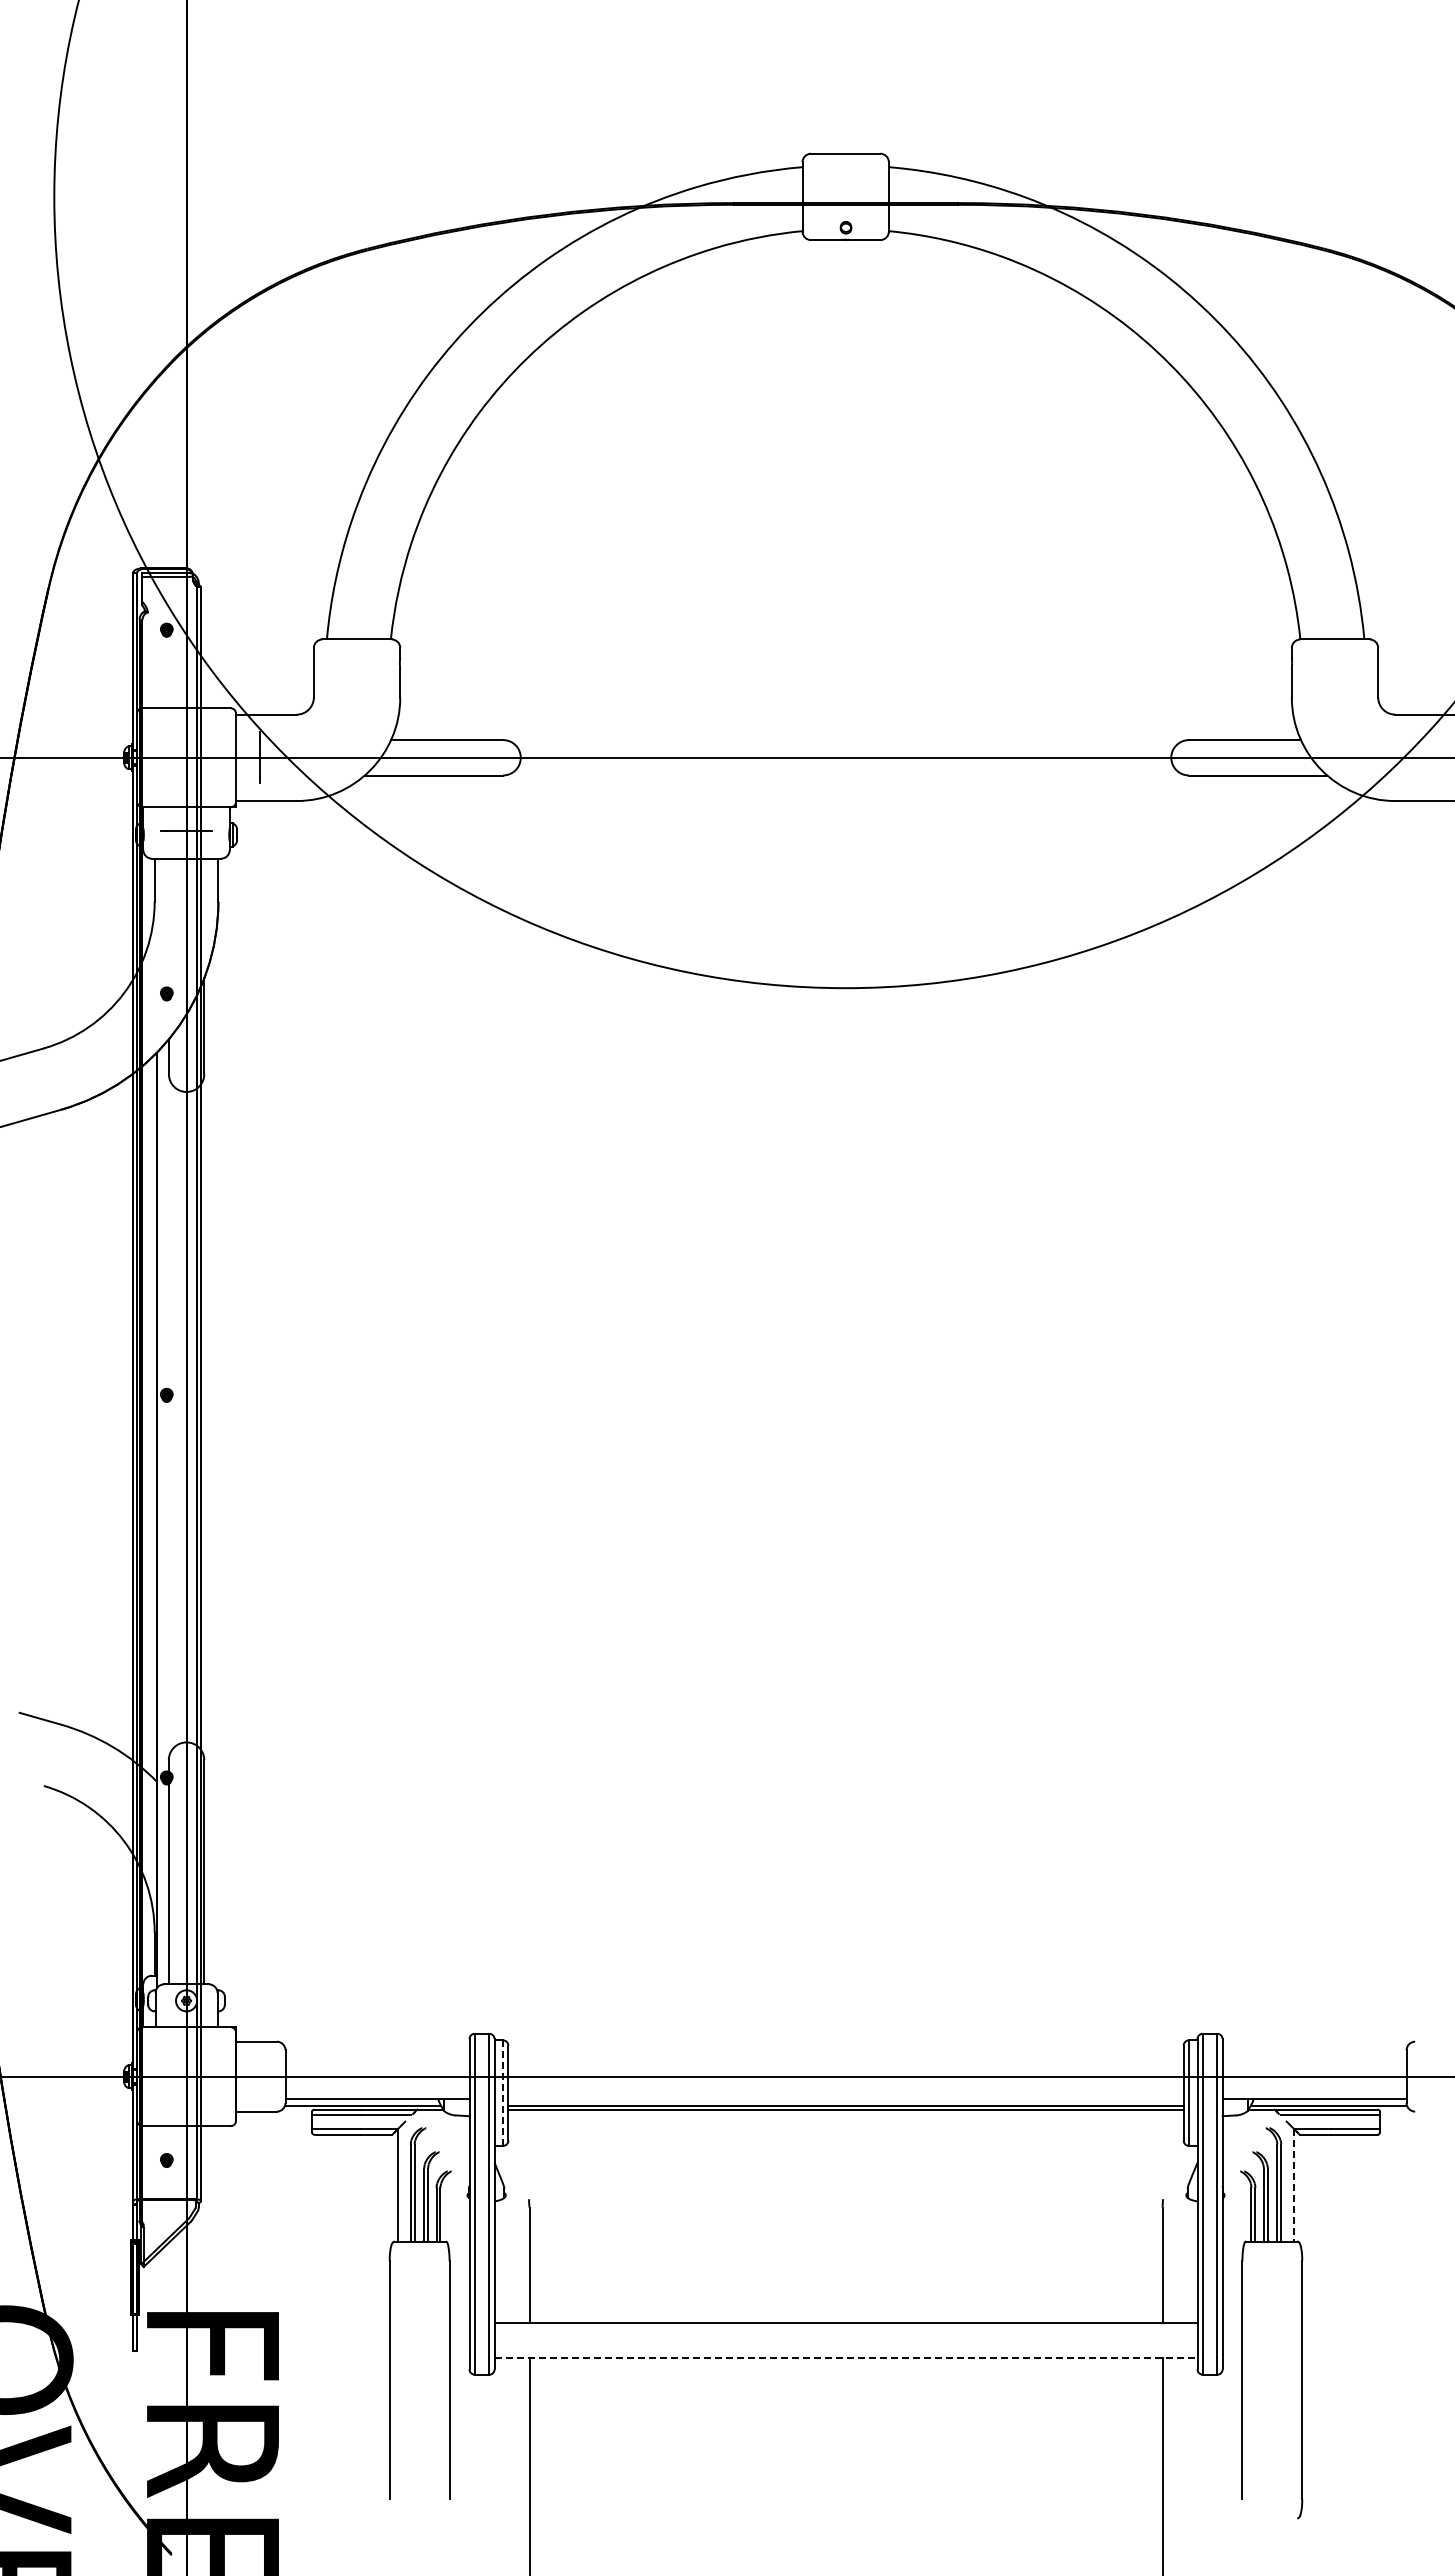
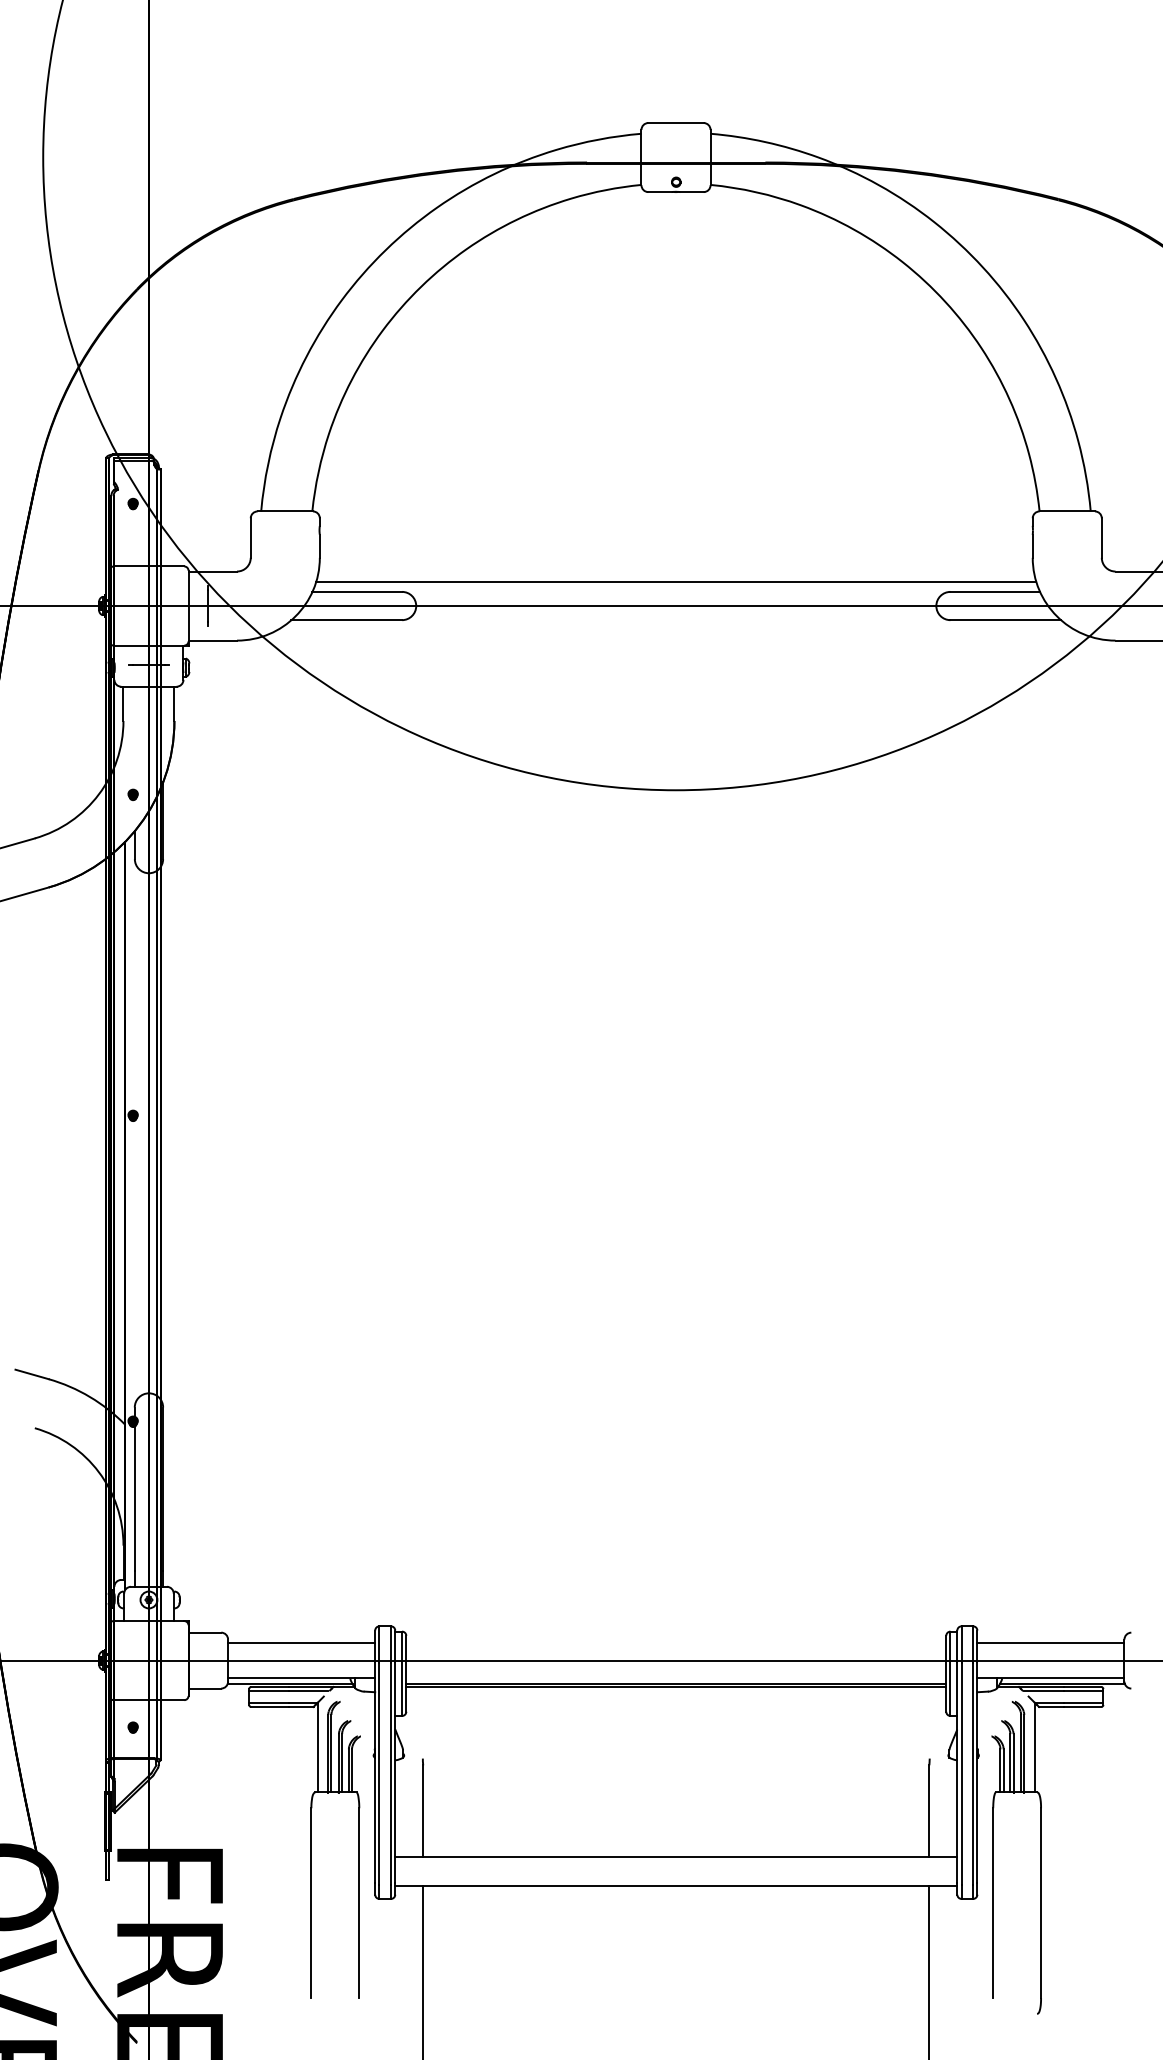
line: (845, 728) -> (675, 582), added
line: (377, 2054) -> (301, 1642), added
line: (1314, 2054) -> (1050, 1642), added
line: (503, 2093) -> (402, 1674), dashed -> solid
line: (1294, 2185) -> (1034, 1747), dashed -> solid
line: (846, 2358) -> (676, 1885), dashed -> solid

